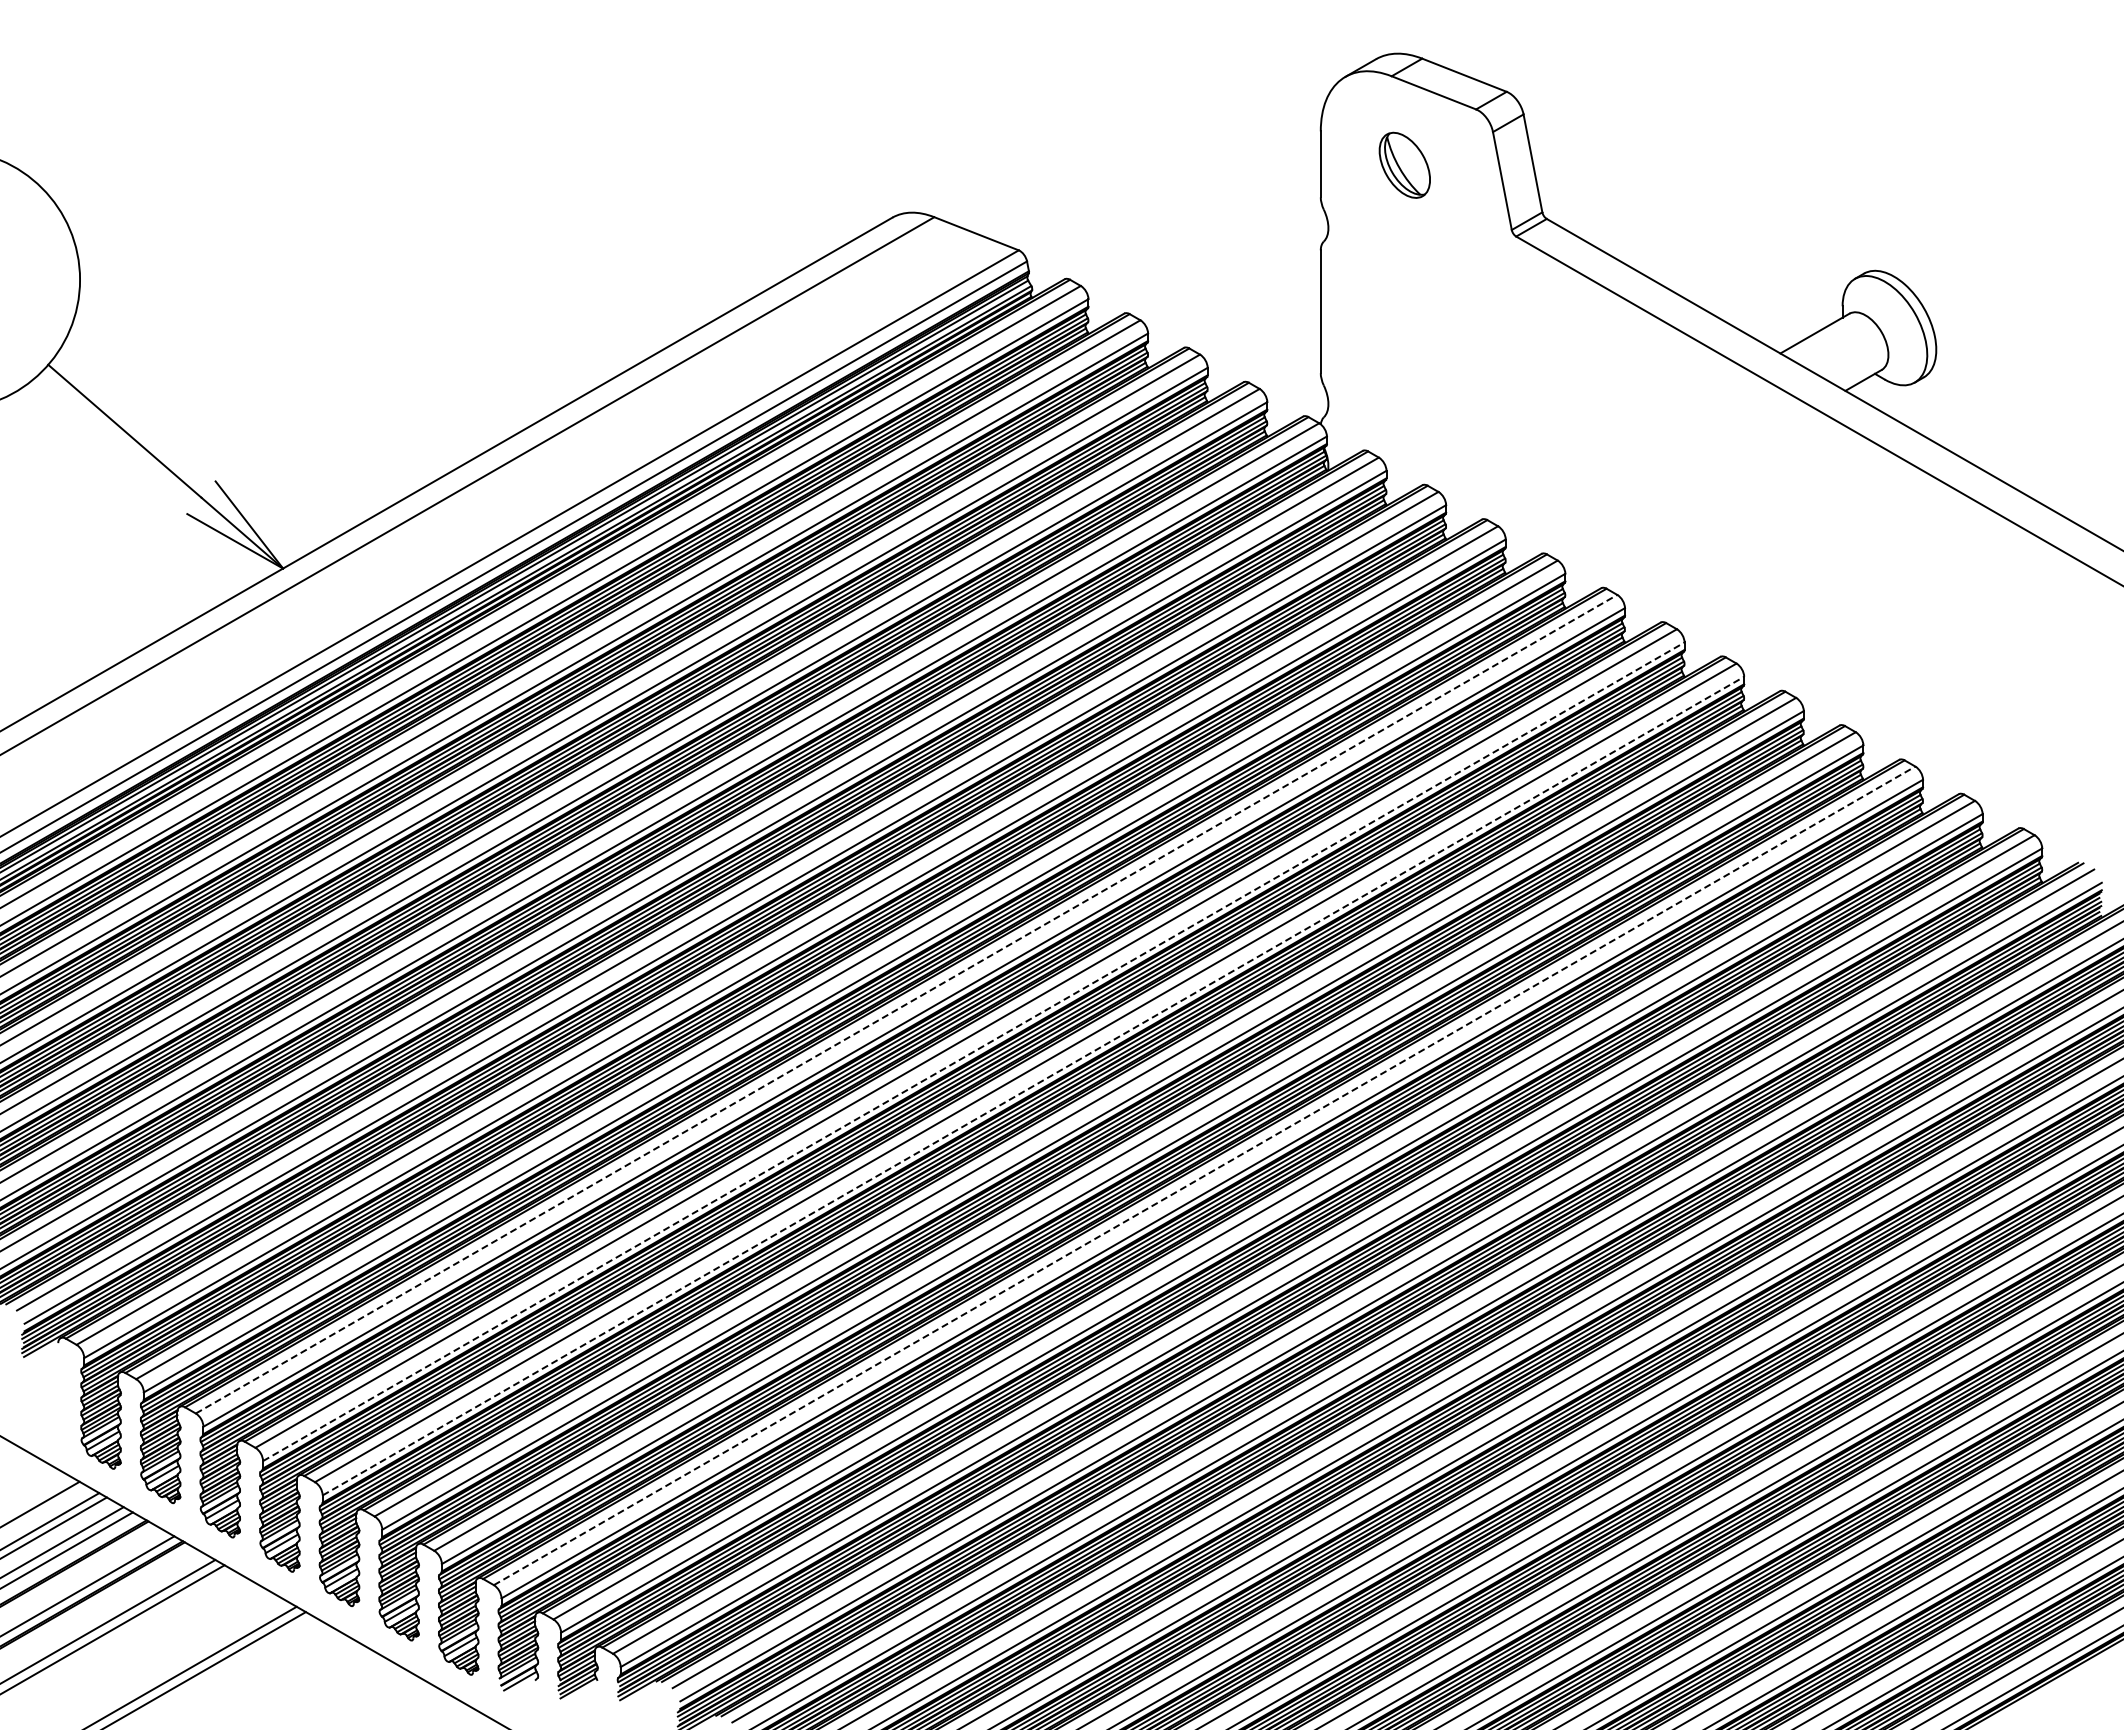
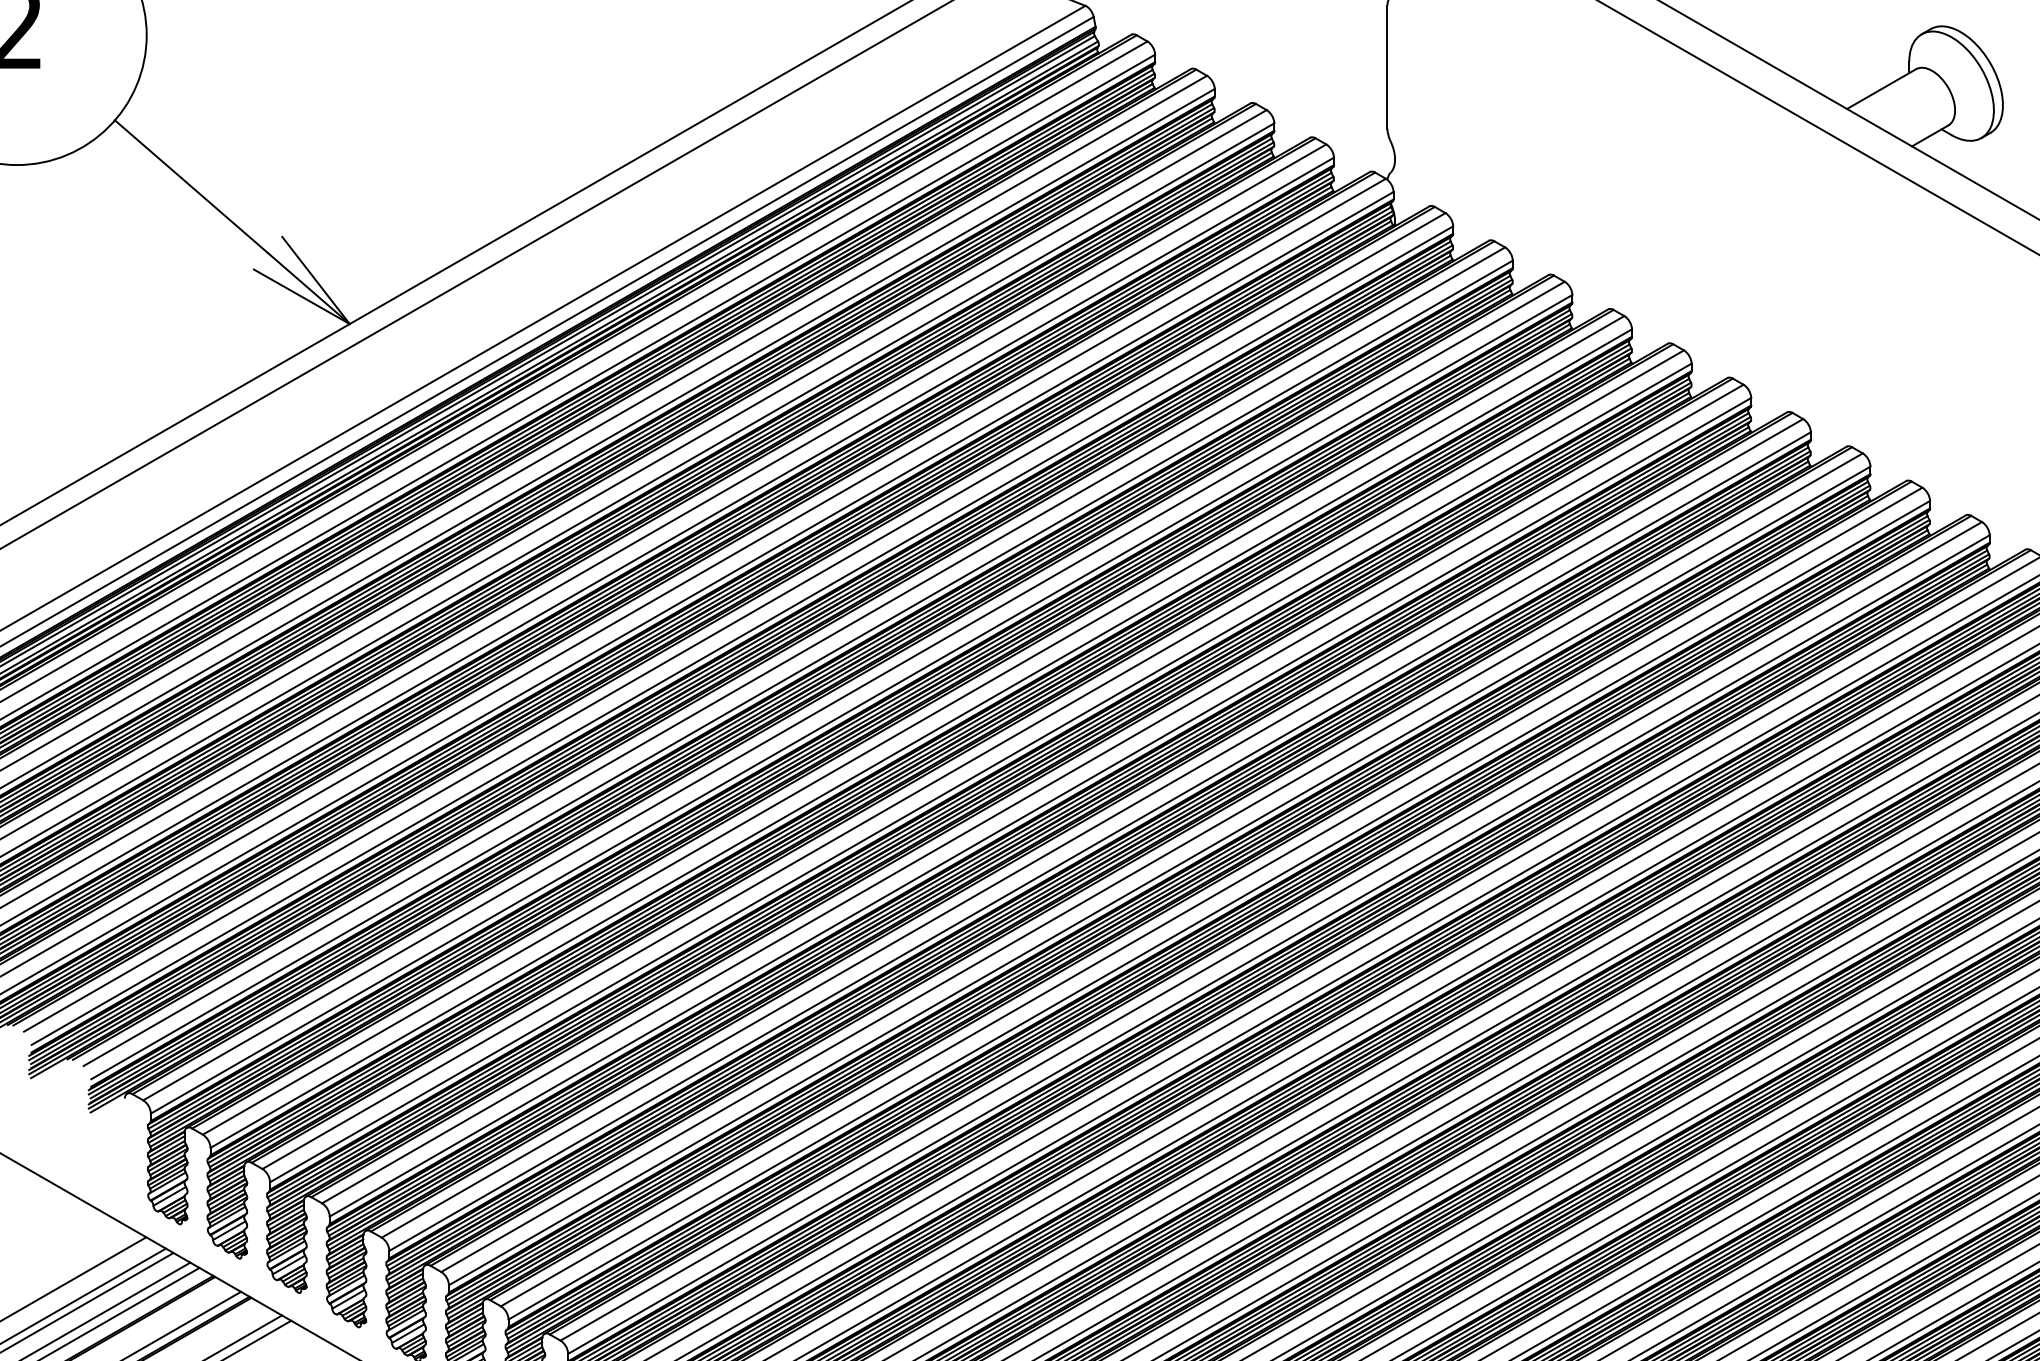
line: (907, 1003) -> (974, 759), dashed -> solid
line: (974, 1051) -> (1041, 807), dashed -> solid
line: (1033, 1085) -> (1100, 841), dashed -> solid
line: (1205, 1175) -> (1272, 931), dashed -> solid

